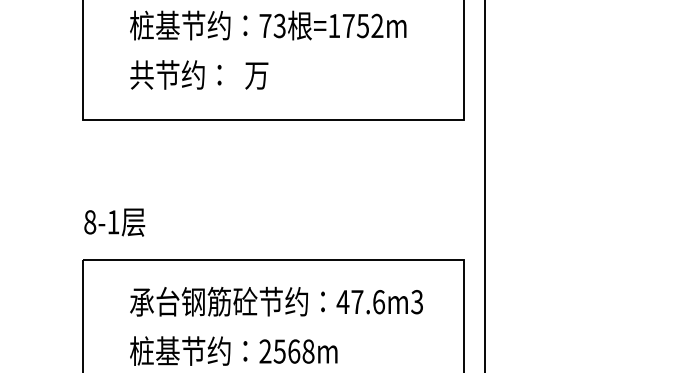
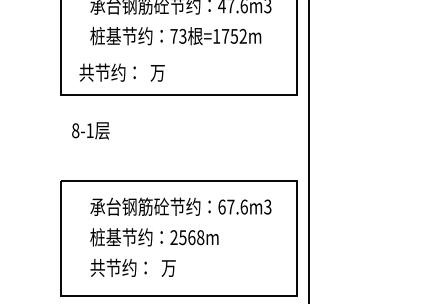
text: (198, 74) -> (121, 72), moved
text: (114, 221) -> (90, 130), moved
text: (342, 301) -> (221, 206), 47.6m3 -> 67.6m3

